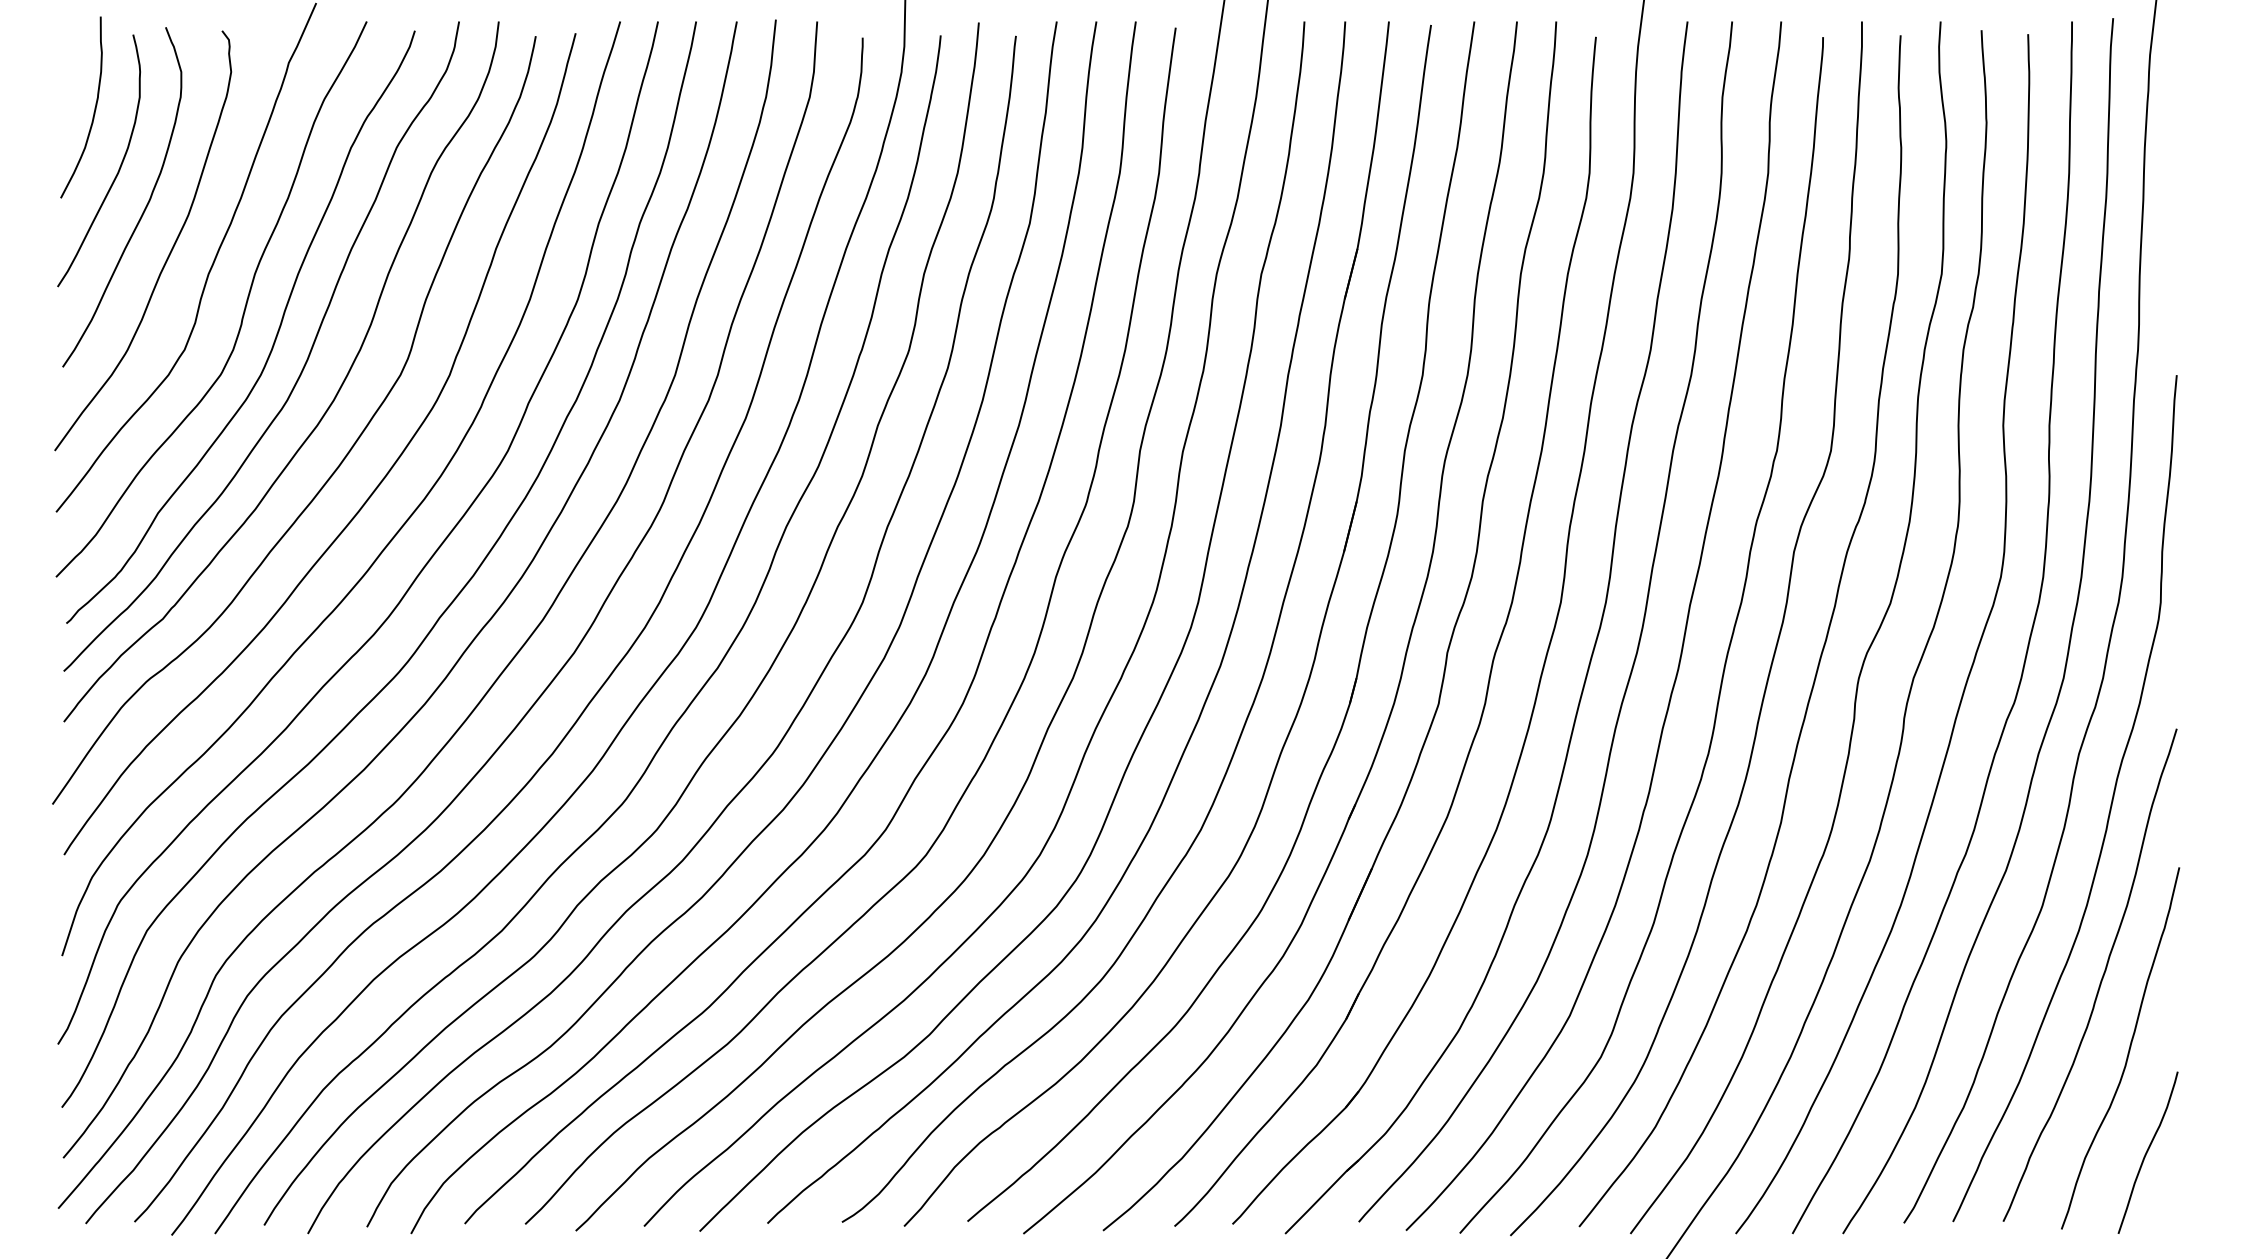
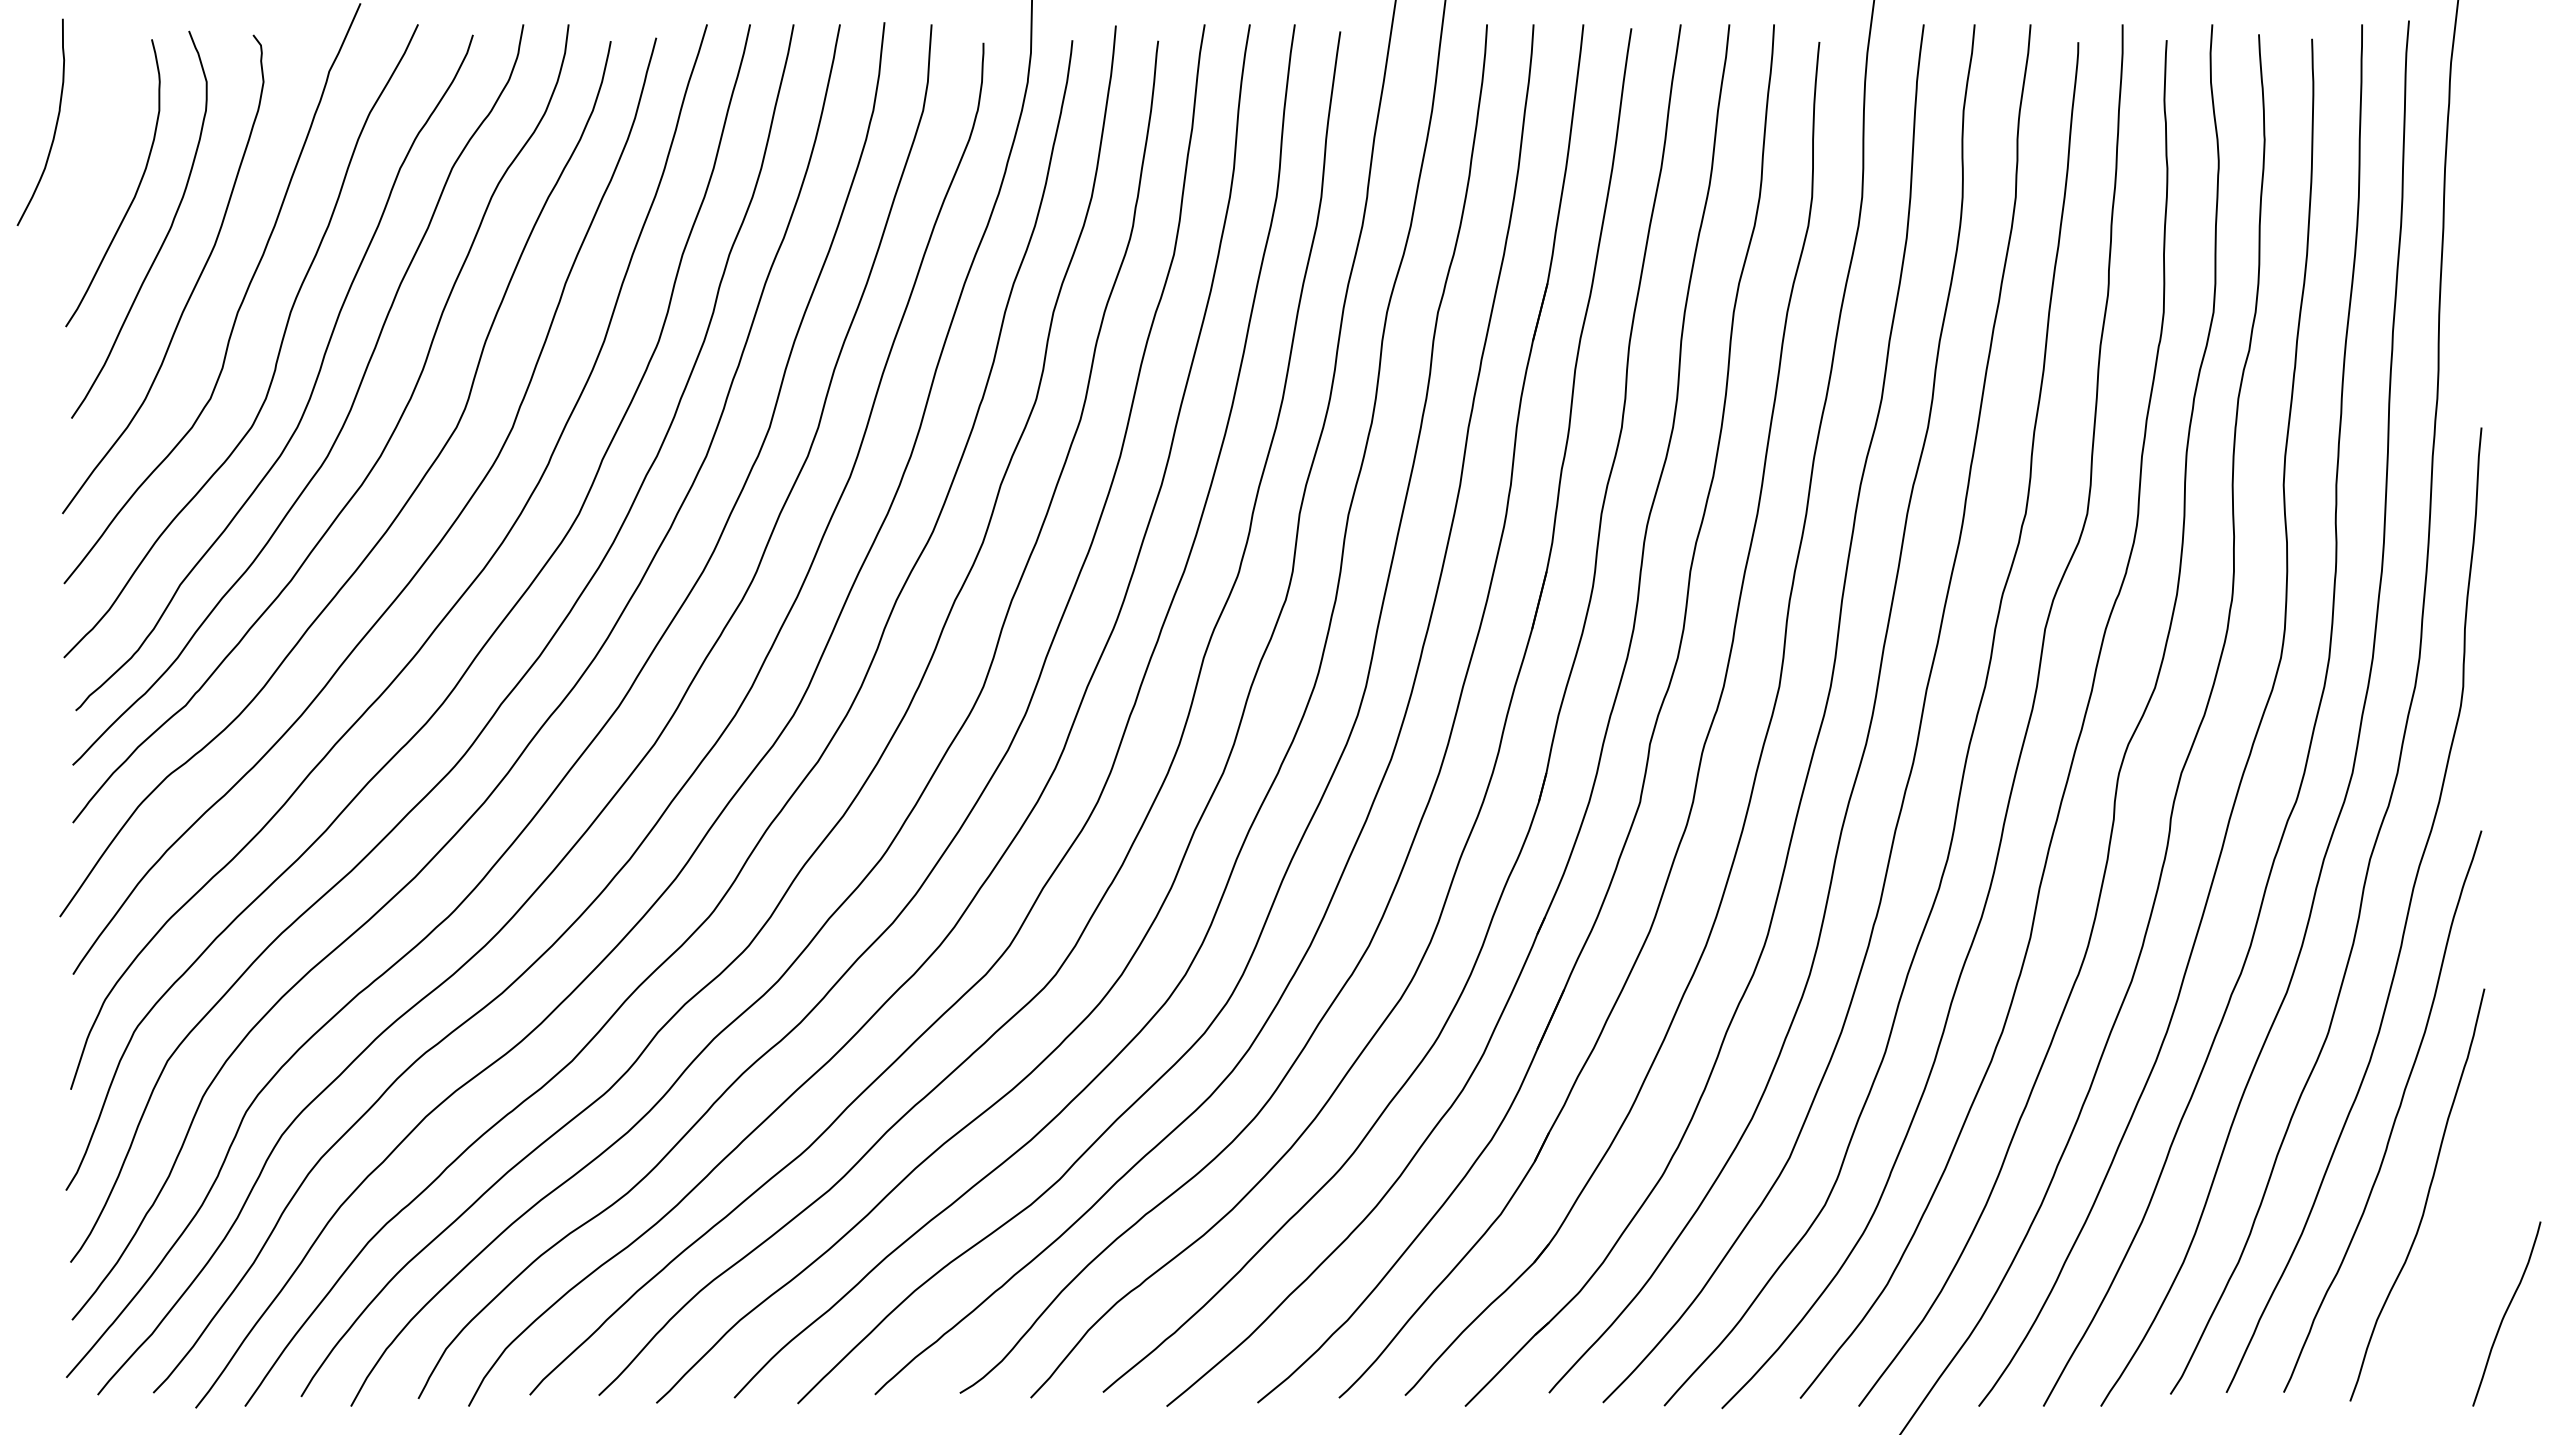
curve: (94, 109) -> (55, 124), moved
curve: (2147, 1152) -> (2506, 1313), moved

